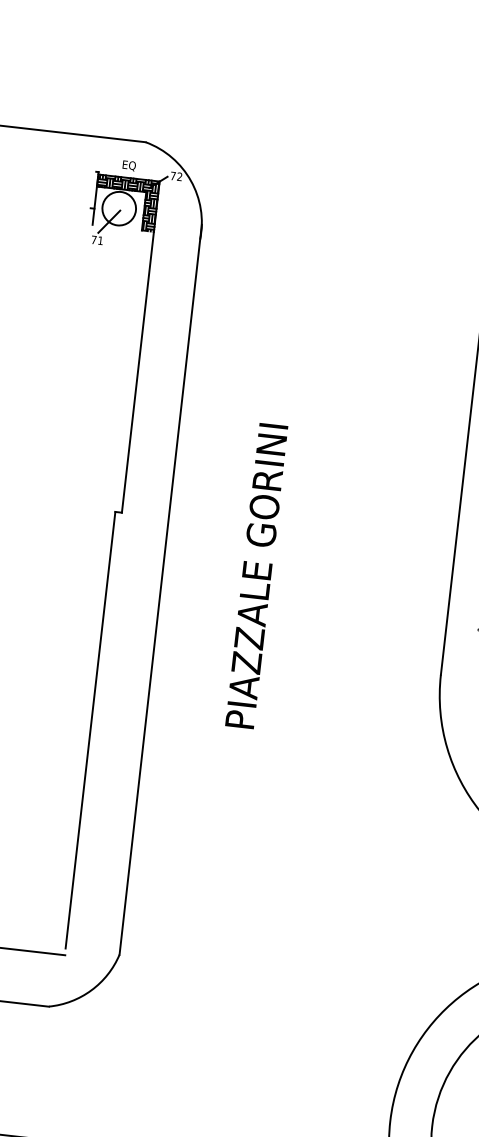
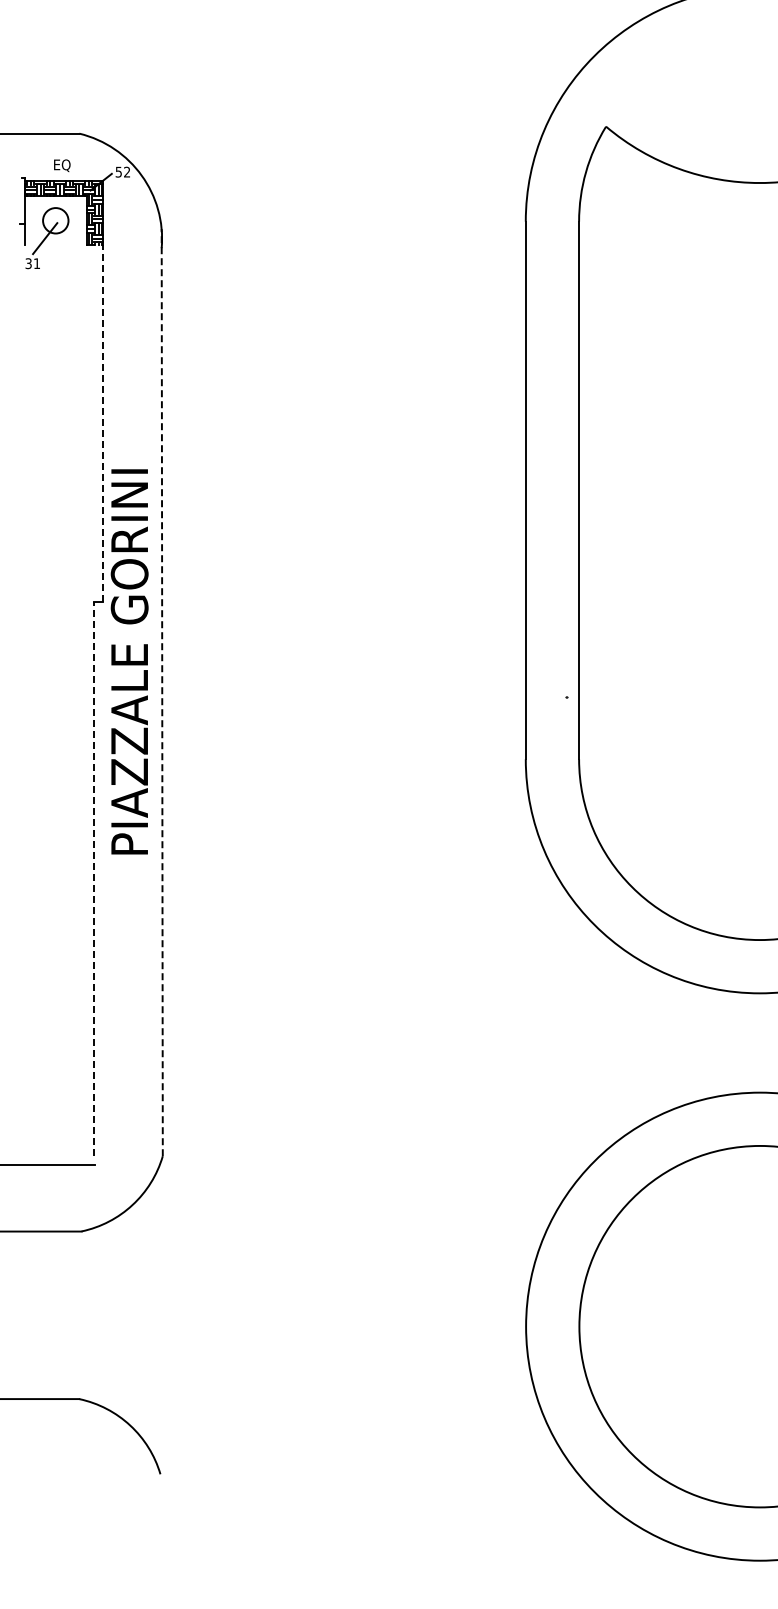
text: (172, 176) -> (118, 172), 72 -> 52
circle: (119, 208) -> (55, 220), size x0.6
text: (93, 239) -> (28, 263), 71 -> 31
line: (137, 371) -> (102, 422), solid -> dashed
text: (256, 575) -> (129, 661), moved
line: (160, 589) -> (162, 692), solid -> dashed
line: (90, 729) -> (94, 878), solid -> dashed

